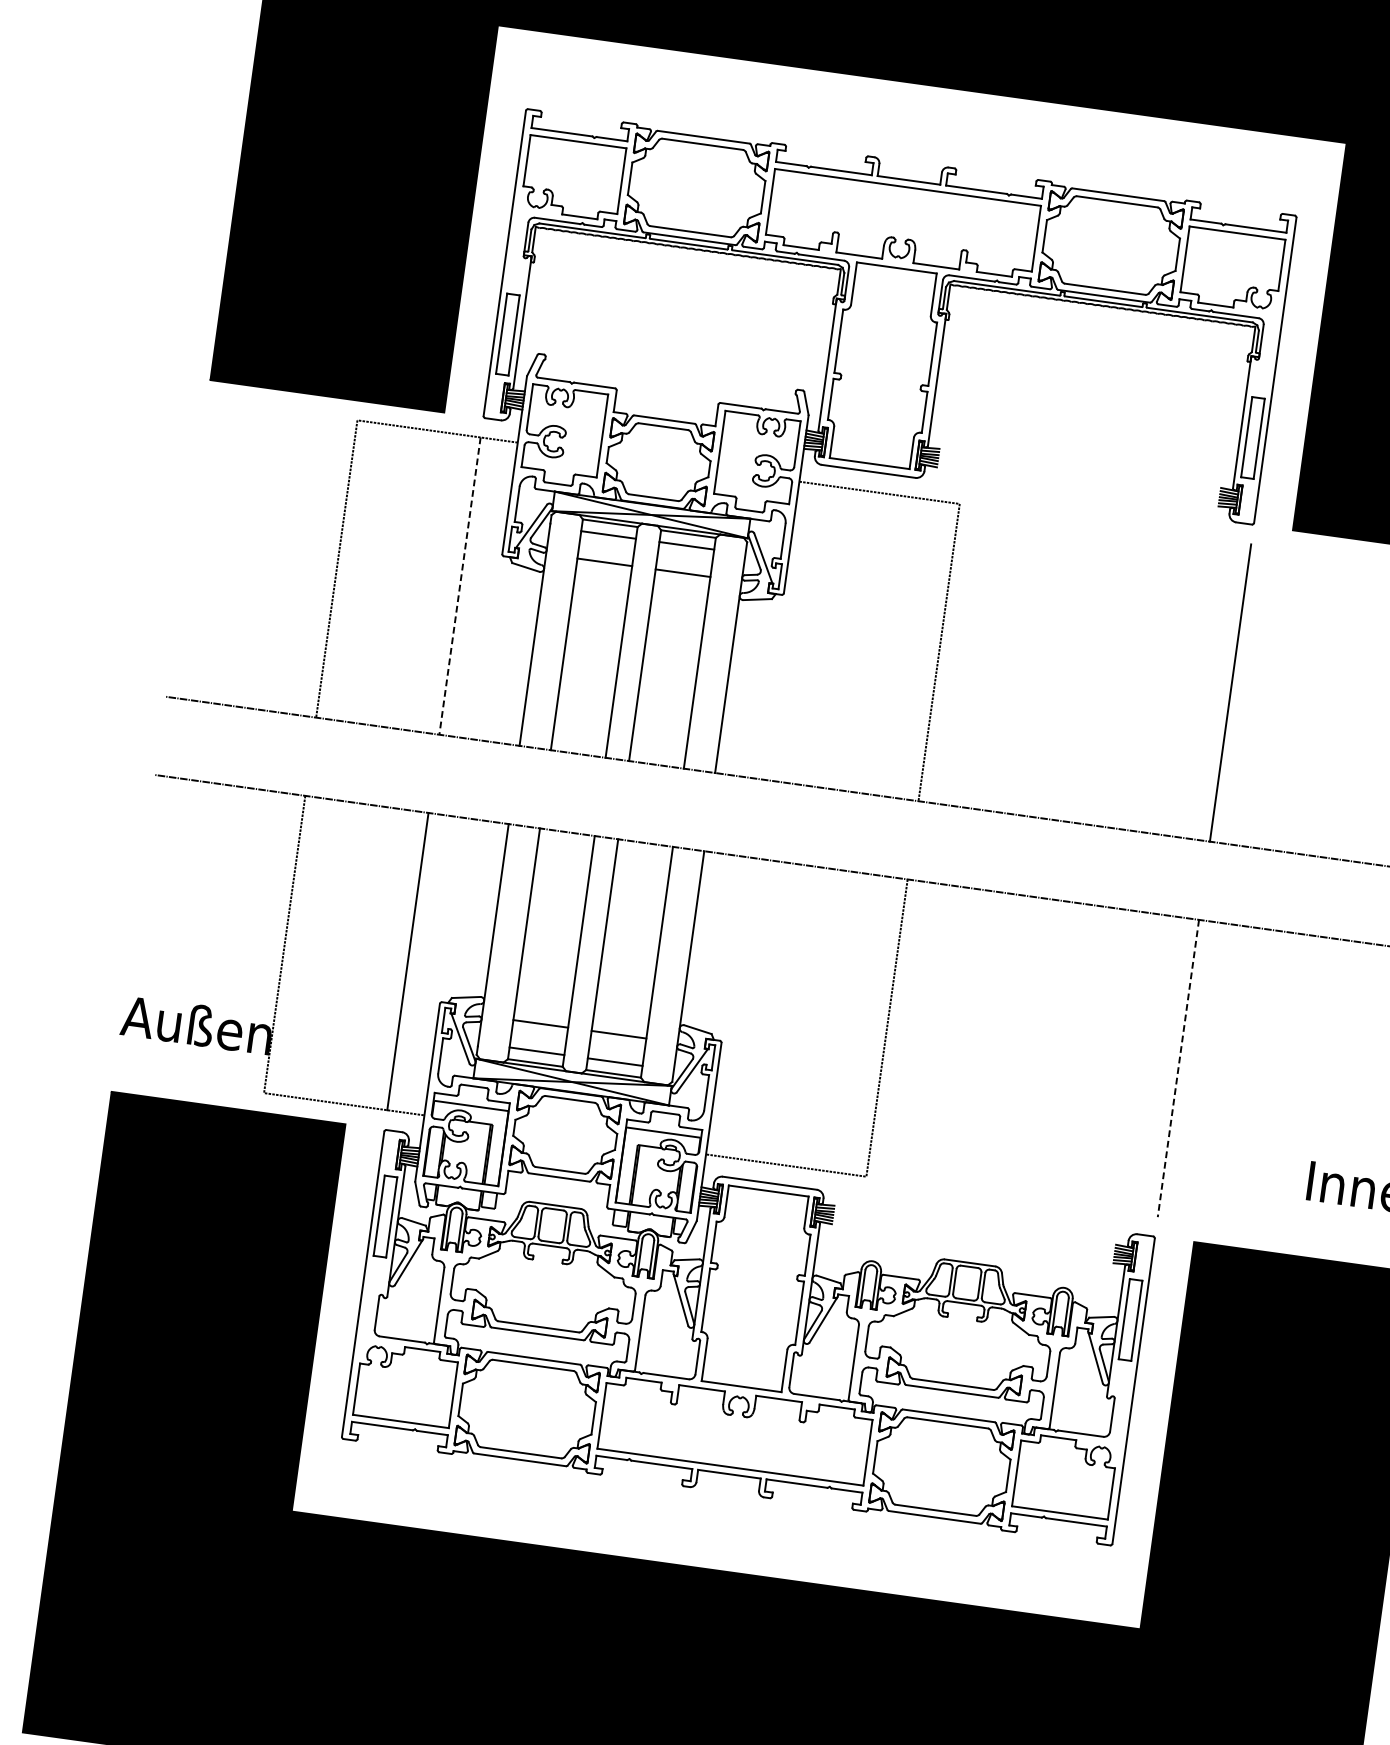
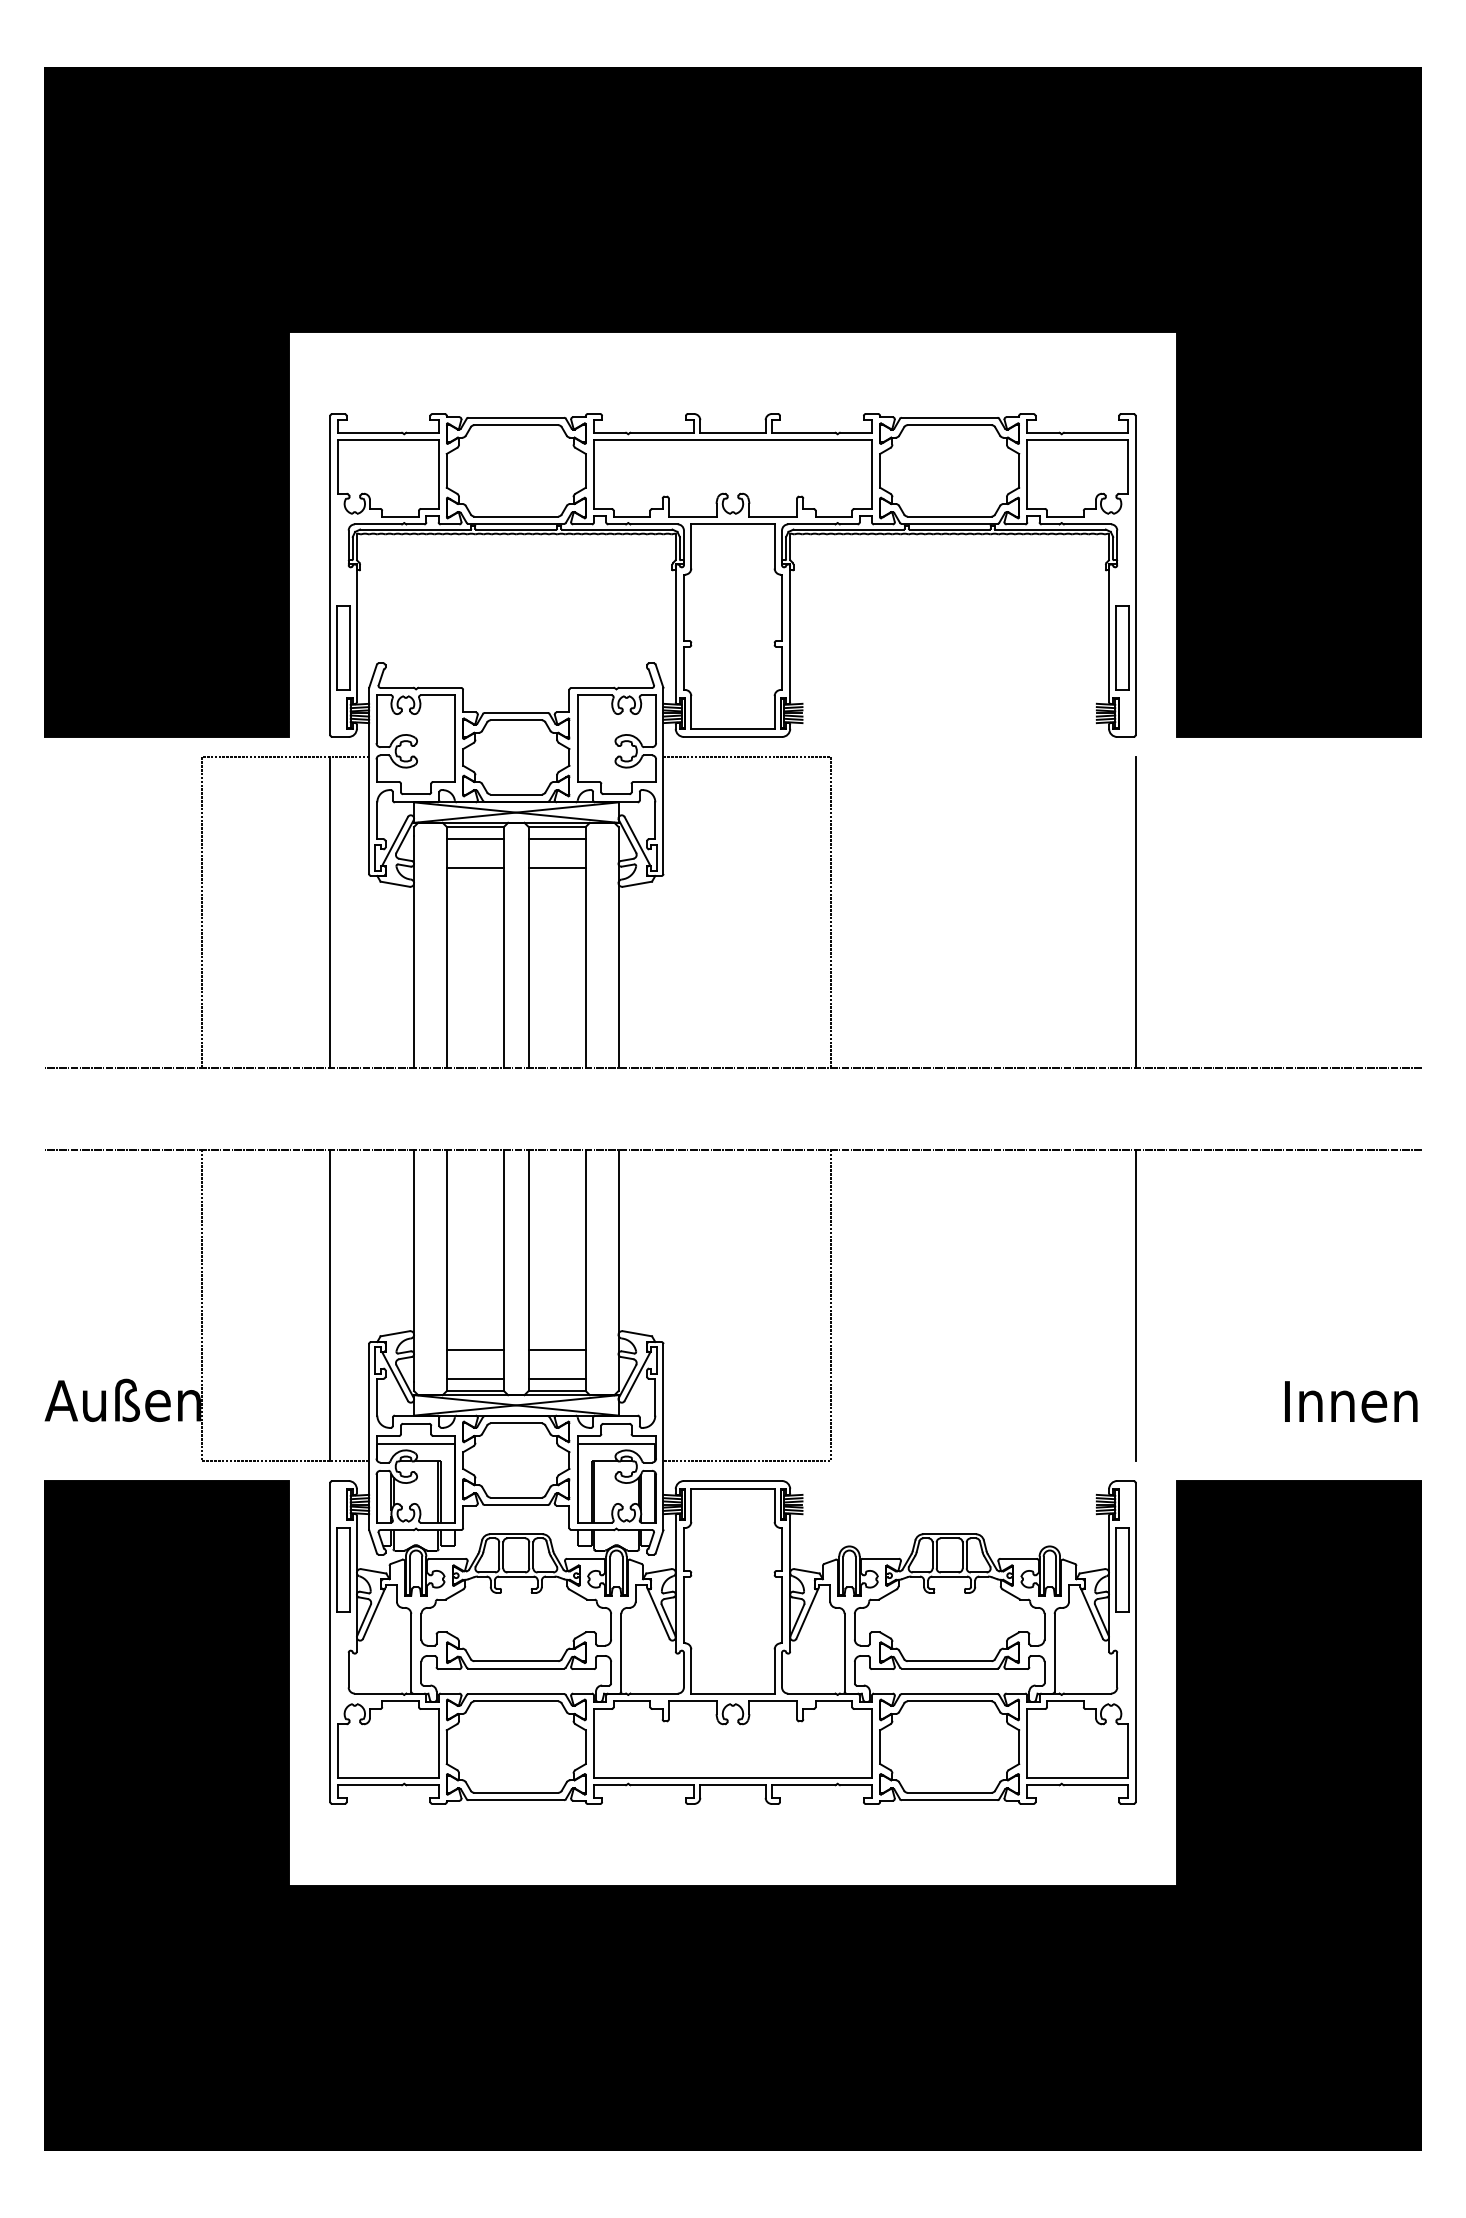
line: (460, 586) -> (330, 913), dashed -> solid
line: (1178, 1068) -> (1135, 1305), dashed -> solid

